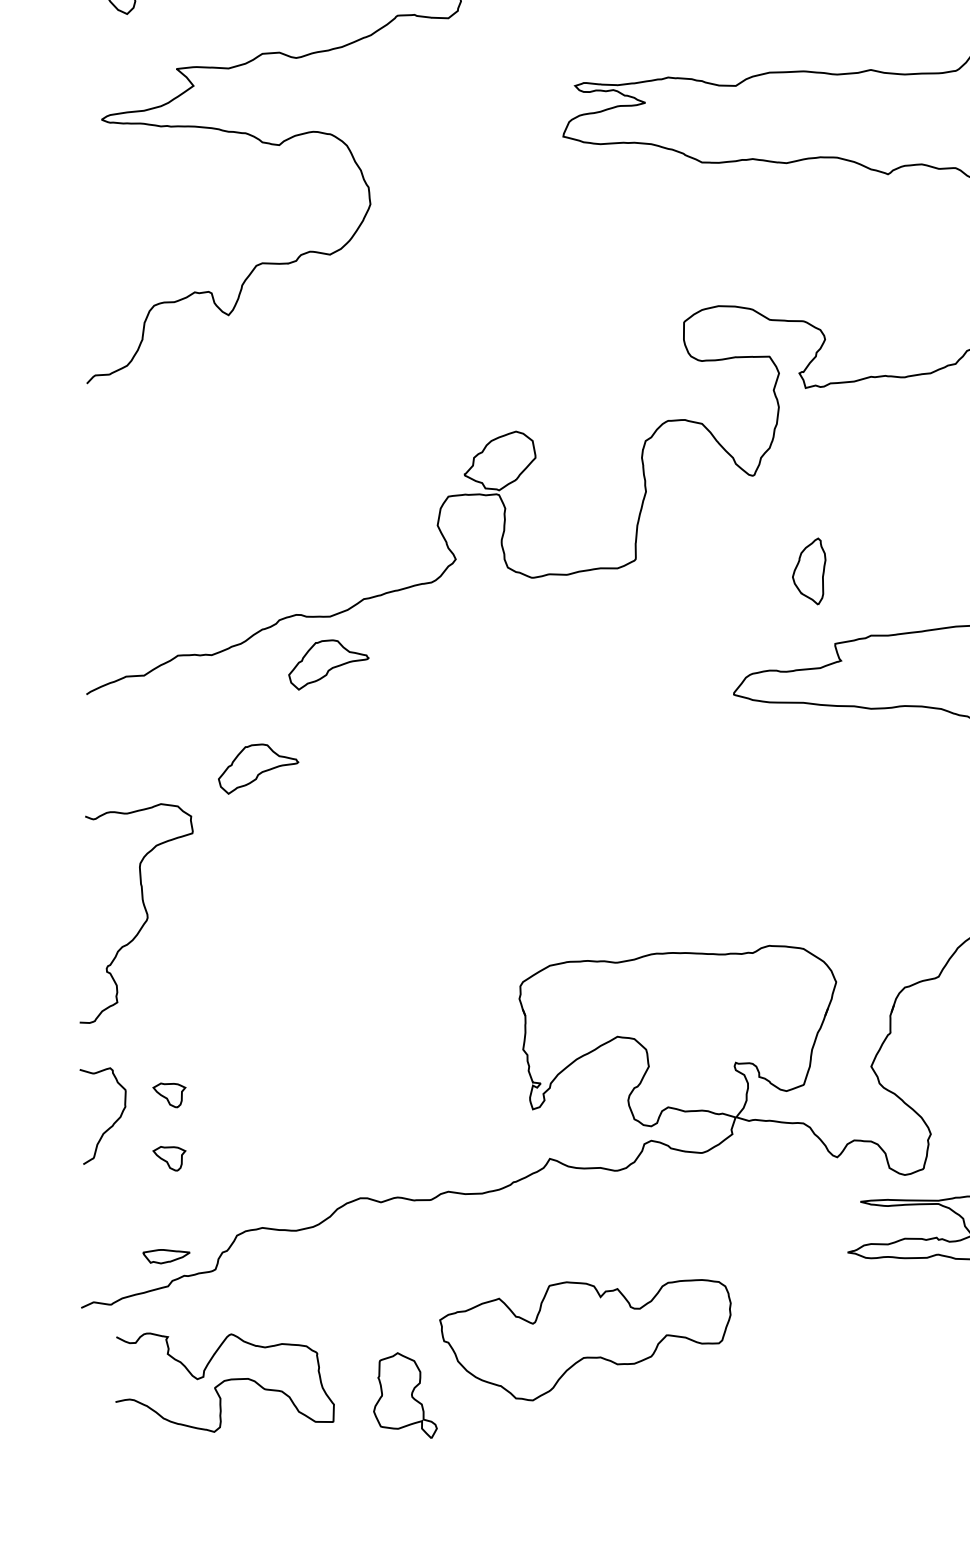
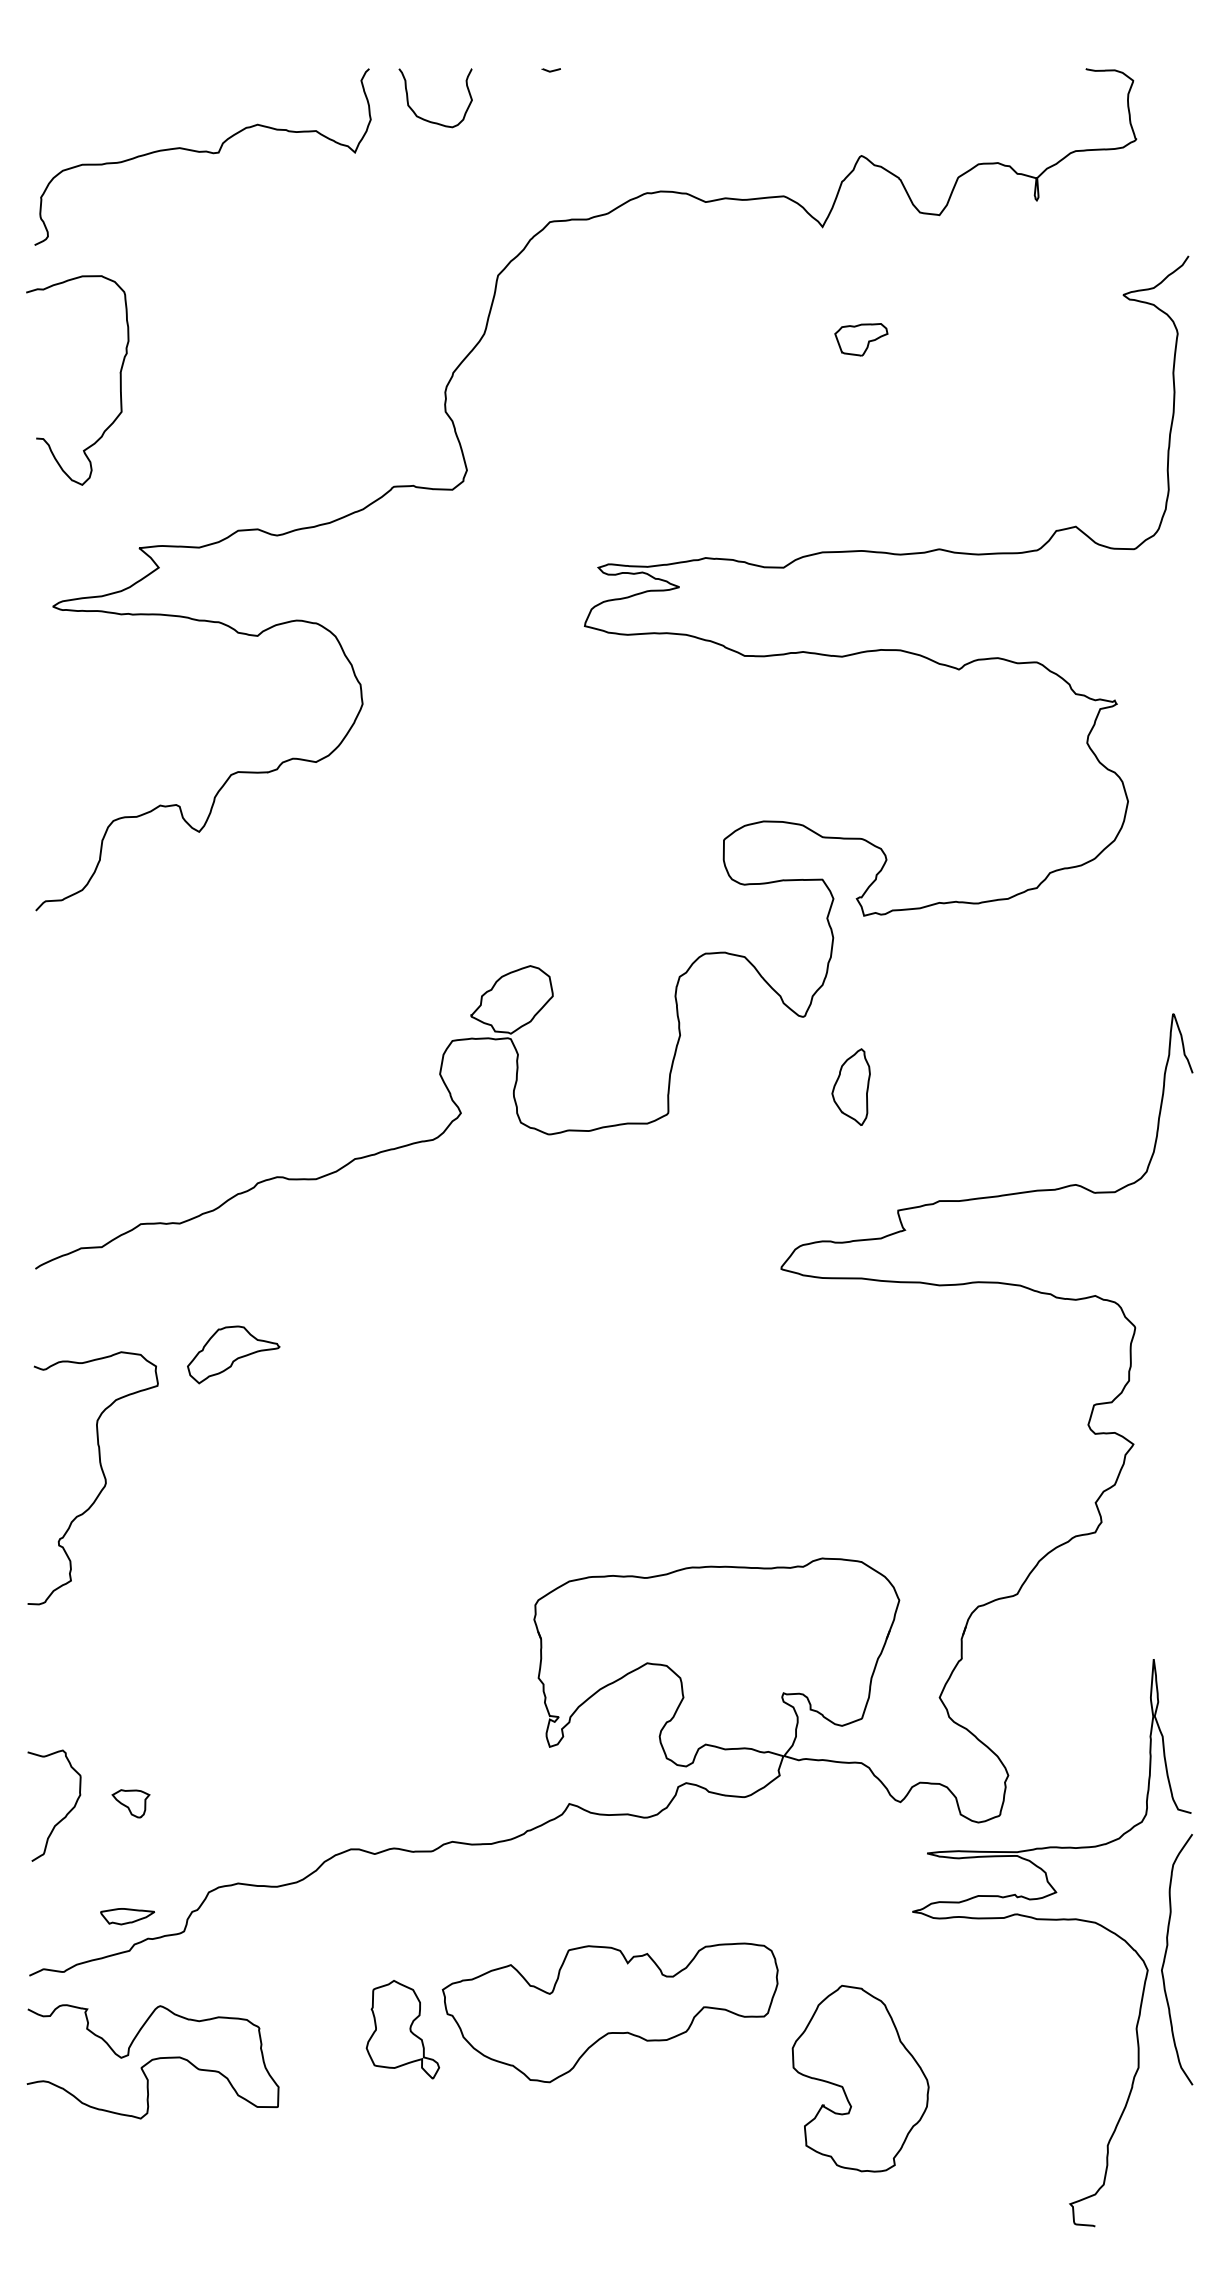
part: (808, 570) -> (850, 1086), moved
part: (328, 664) -> (314, 1234), removed
curve: (144, 910) -> (102, 1474), moved
part: (168, 1095) -> (130, 1730), removed
curve: (113, 1122) -> (66, 1813), moved
curve: (224, 1381) -> (152, 2060), moved
part: (405, 1395) -> (402, 2029), moved
part: (802, 1397) -> (860, 2078), added

